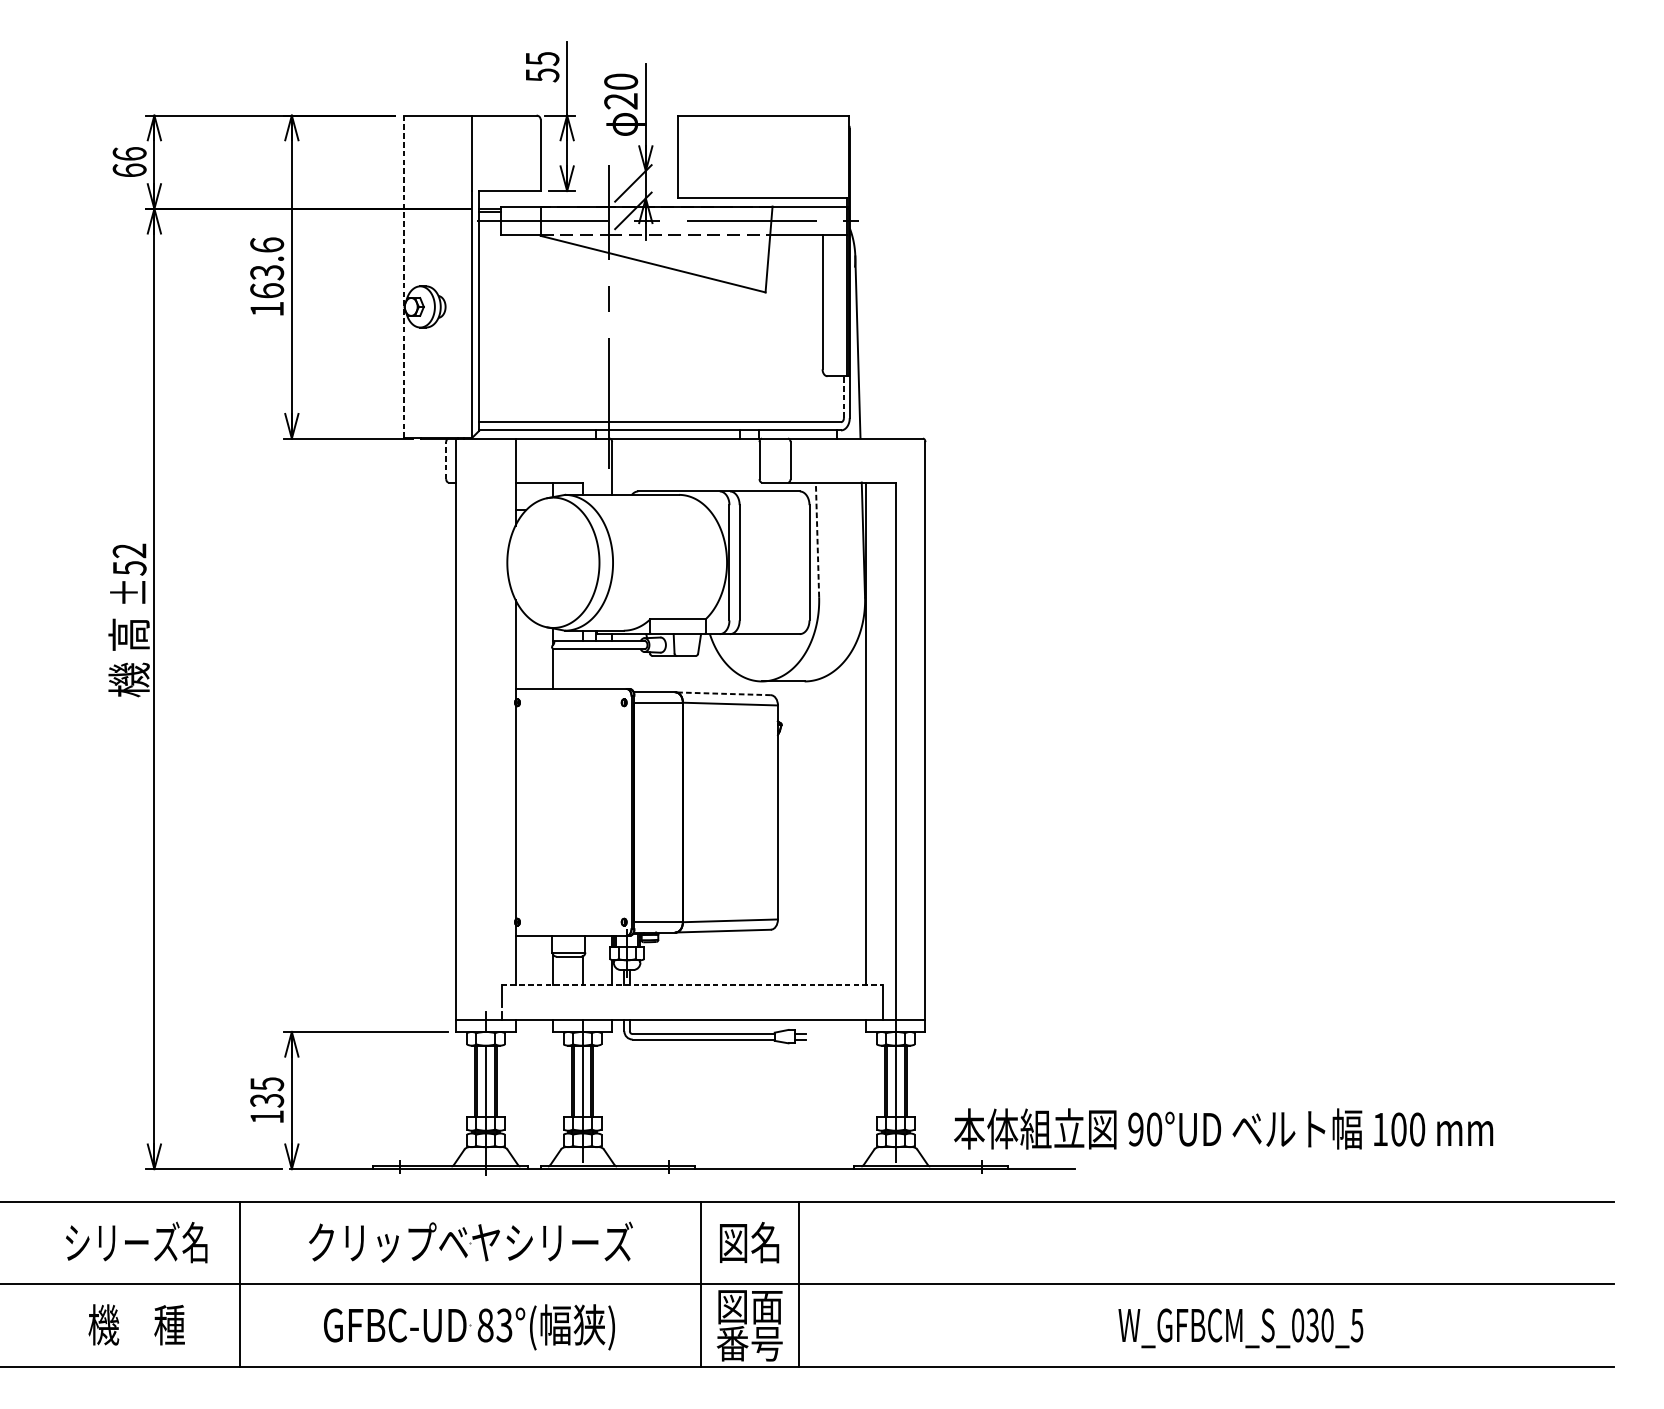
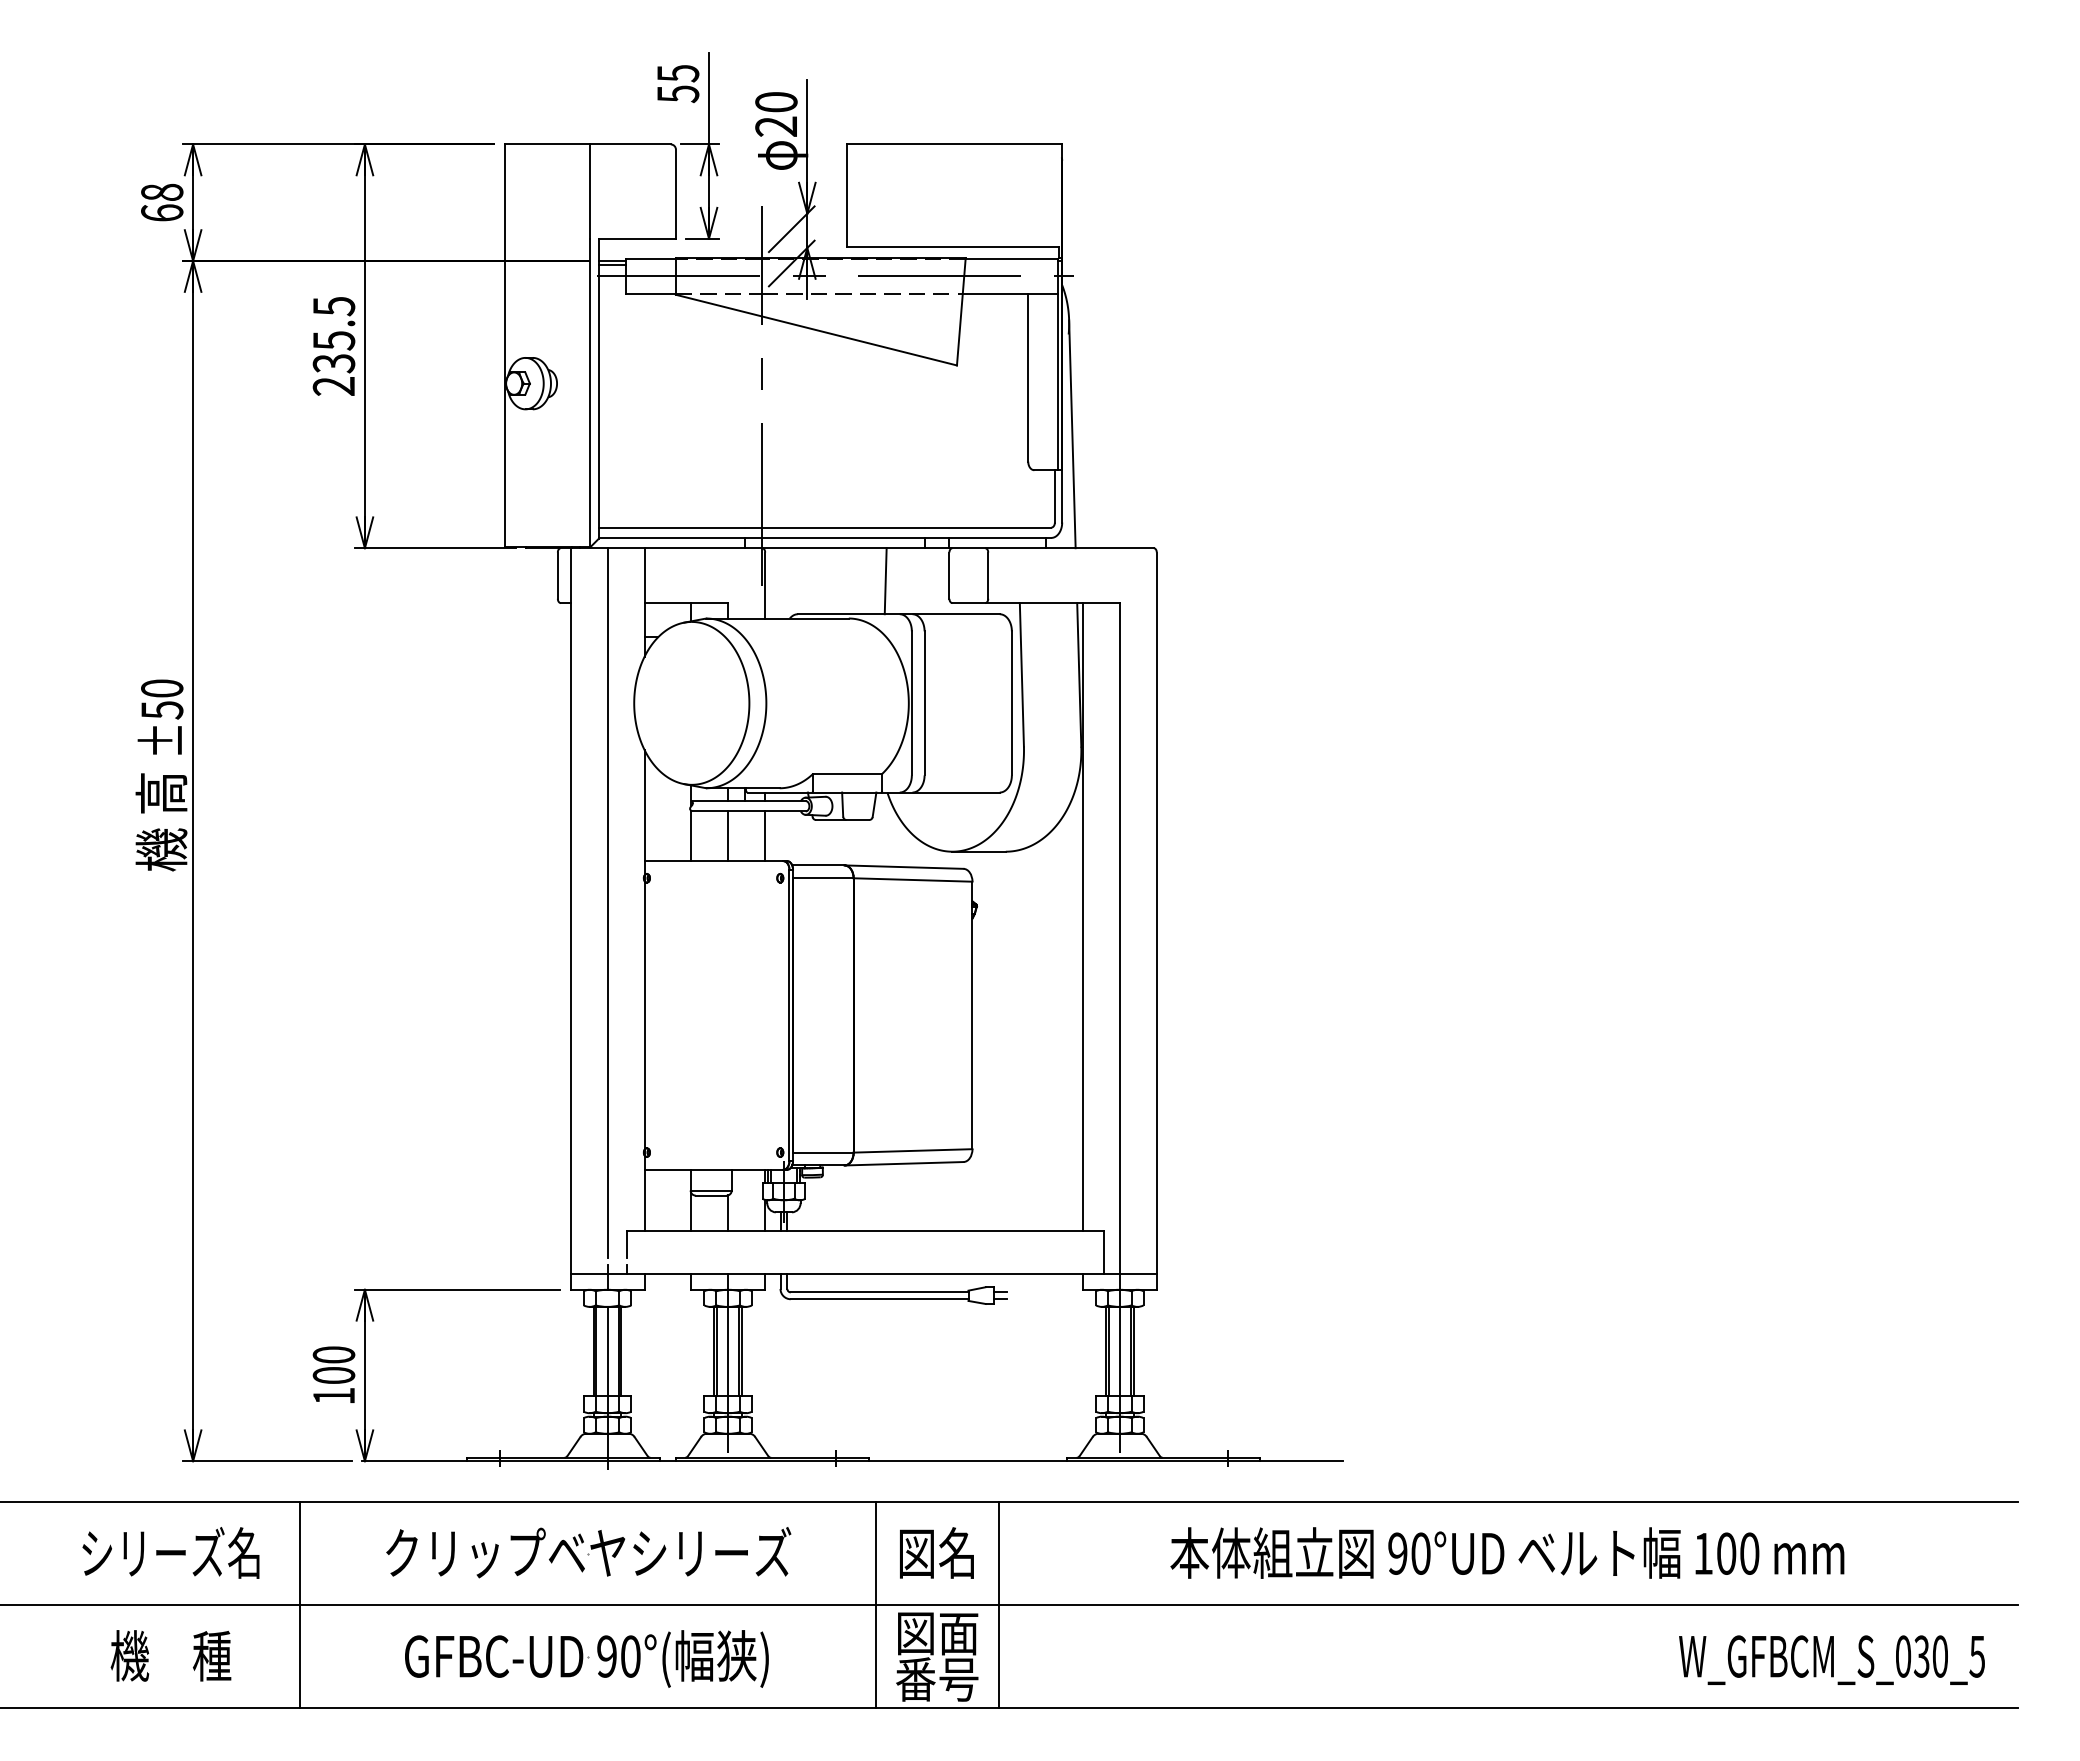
text: (129, 153) -> (162, 191), 66 -> 68
text: (266, 276) -> (333, 345), 163.6 -> 235.5
line: (403, 276) -> (504, 345), dashed -> solid
line: (843, 396) -> (1054, 495), dashed -> solid
line: (445, 460) -> (557, 575), dashed -> solid
line: (708, 465) -> (885, 581), added
line: (817, 539) -> (1021, 674), dashed -> solid
text: (129, 550) -> (162, 688), ±52 -> ±50
line: (582, 669) -> (728, 836), added
line: (612, 669) -> (765, 836), added
line: (722, 694) -> (903, 867), dashed -> solid
line: (485, 722) -> (607, 903), added
line: (692, 985) -> (865, 1231), dashed -> solid
text: (266, 1092) -> (333, 1365), 135 -> 100
text: (1223, 1128) -> (1507, 1552), moved
text: (494, 1325) -> (618, 1656), 83°( -> 90°(
text: (1240, 1327) -> (1831, 1659), moved

